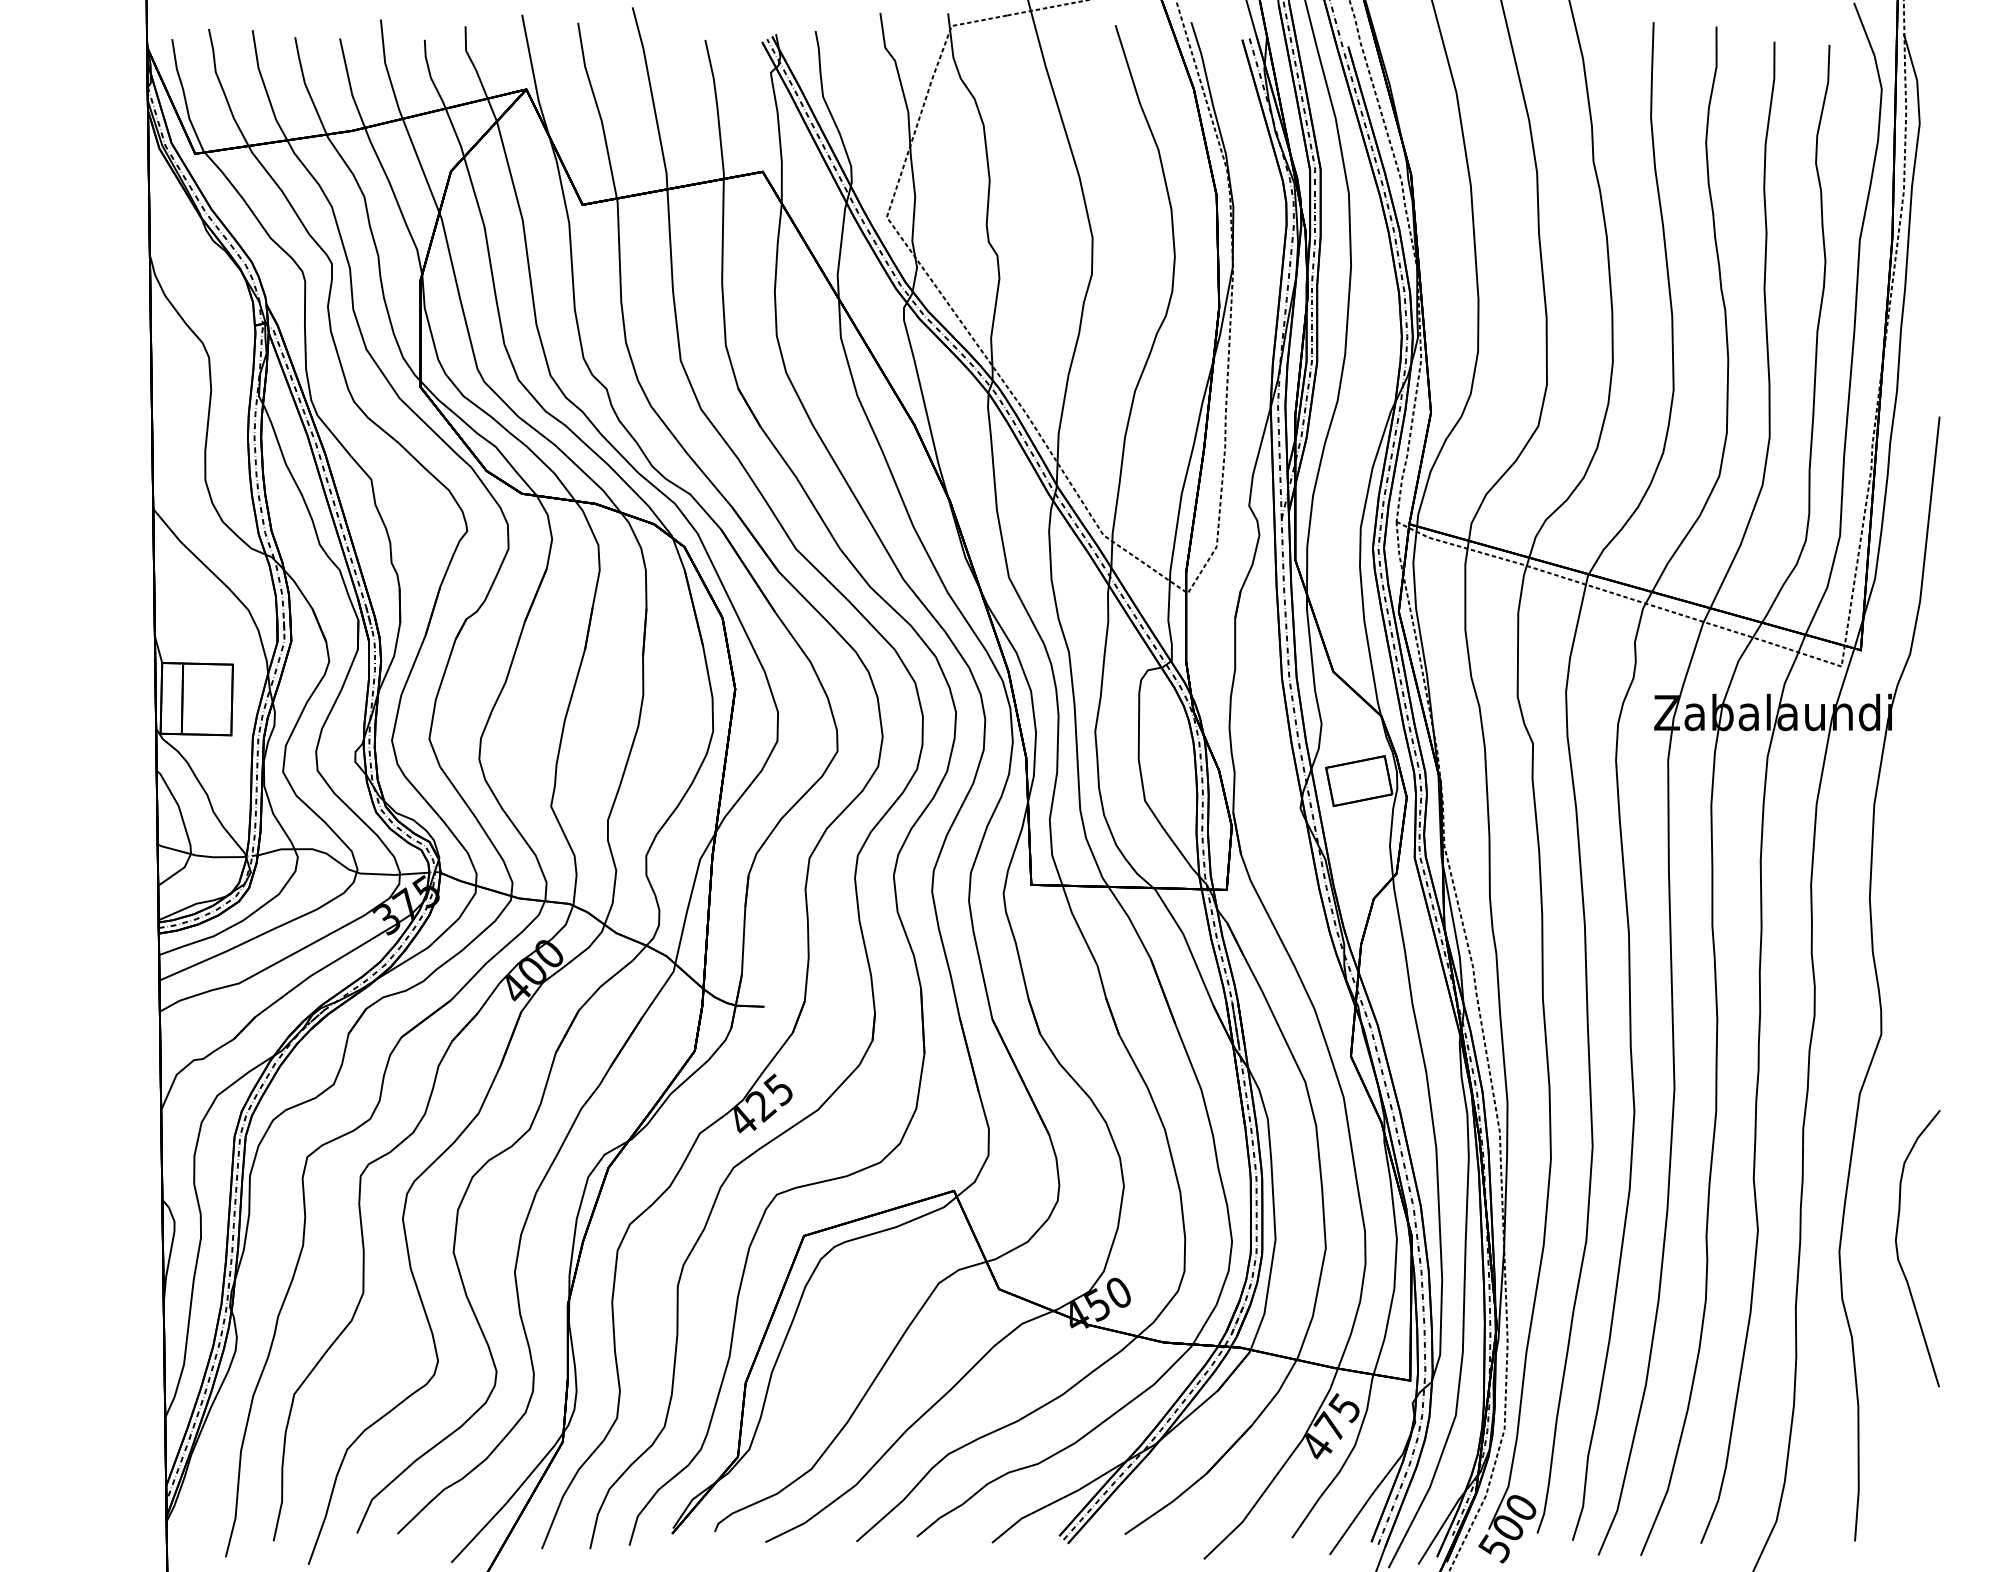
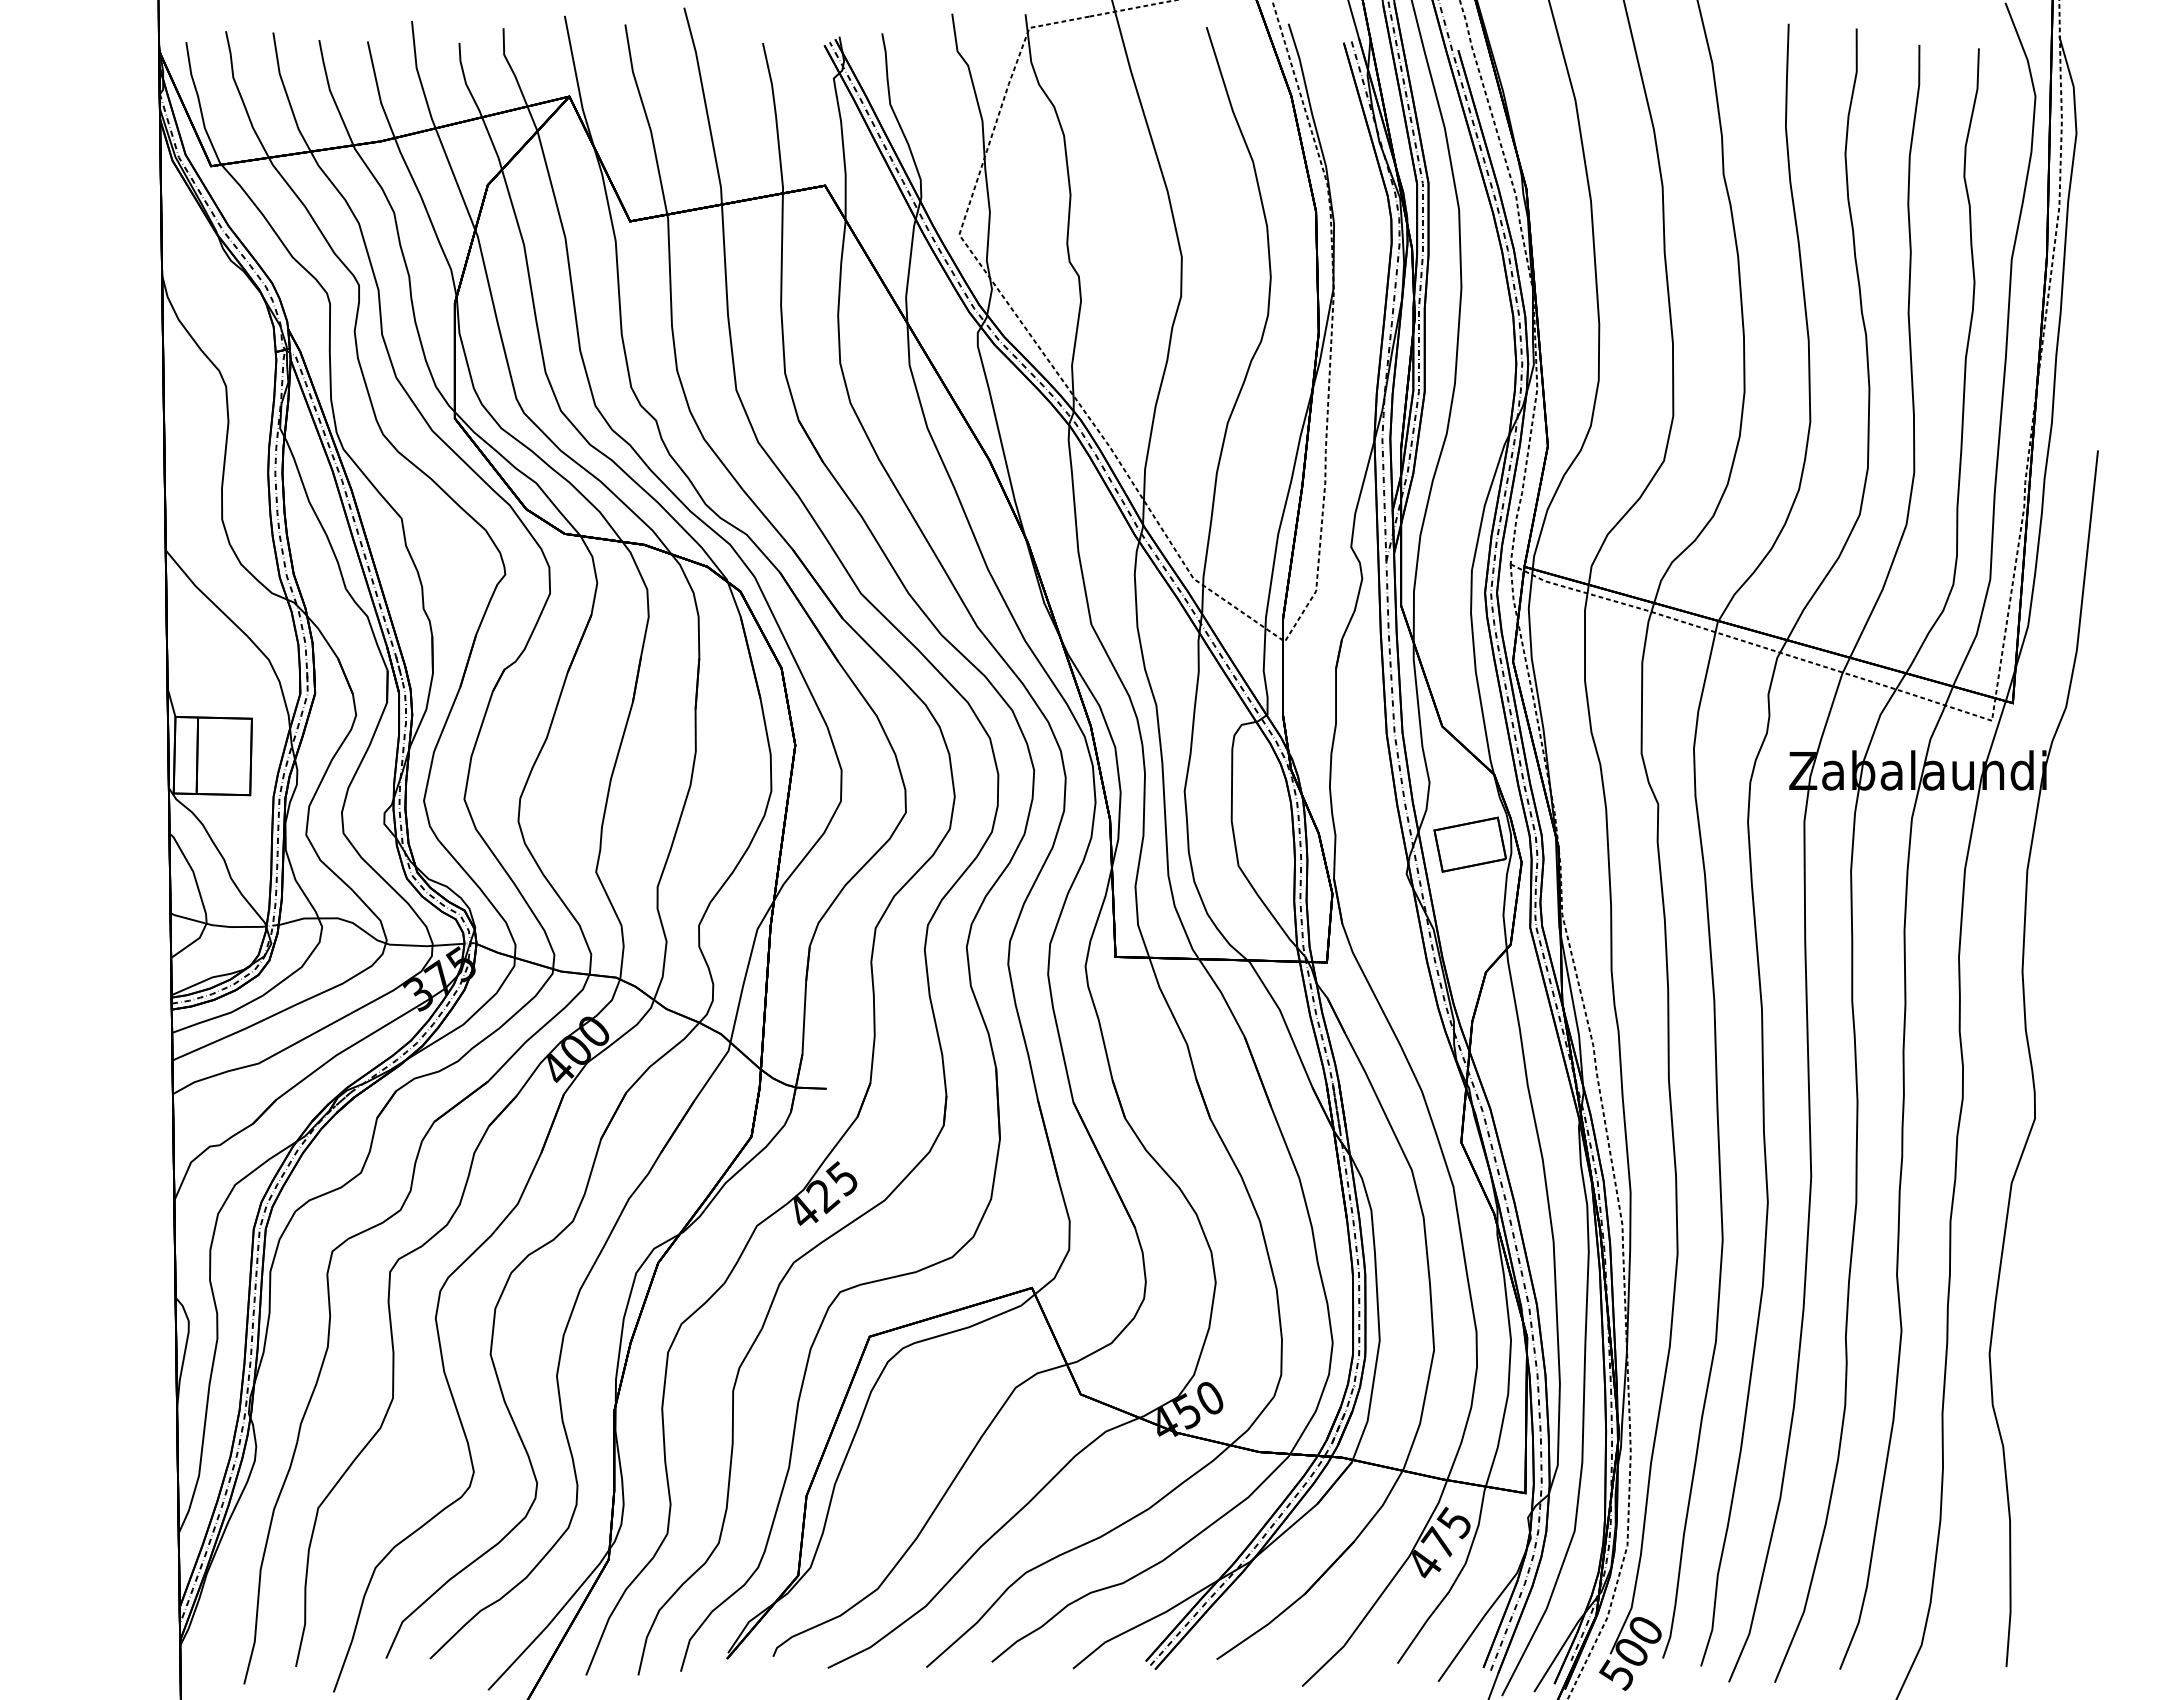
curve: (1898, 1252) -> (2053, 1354), removed

